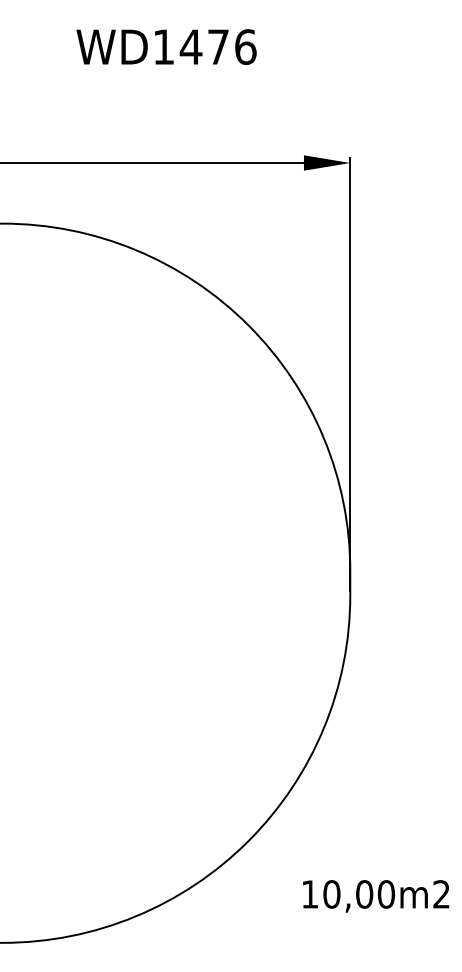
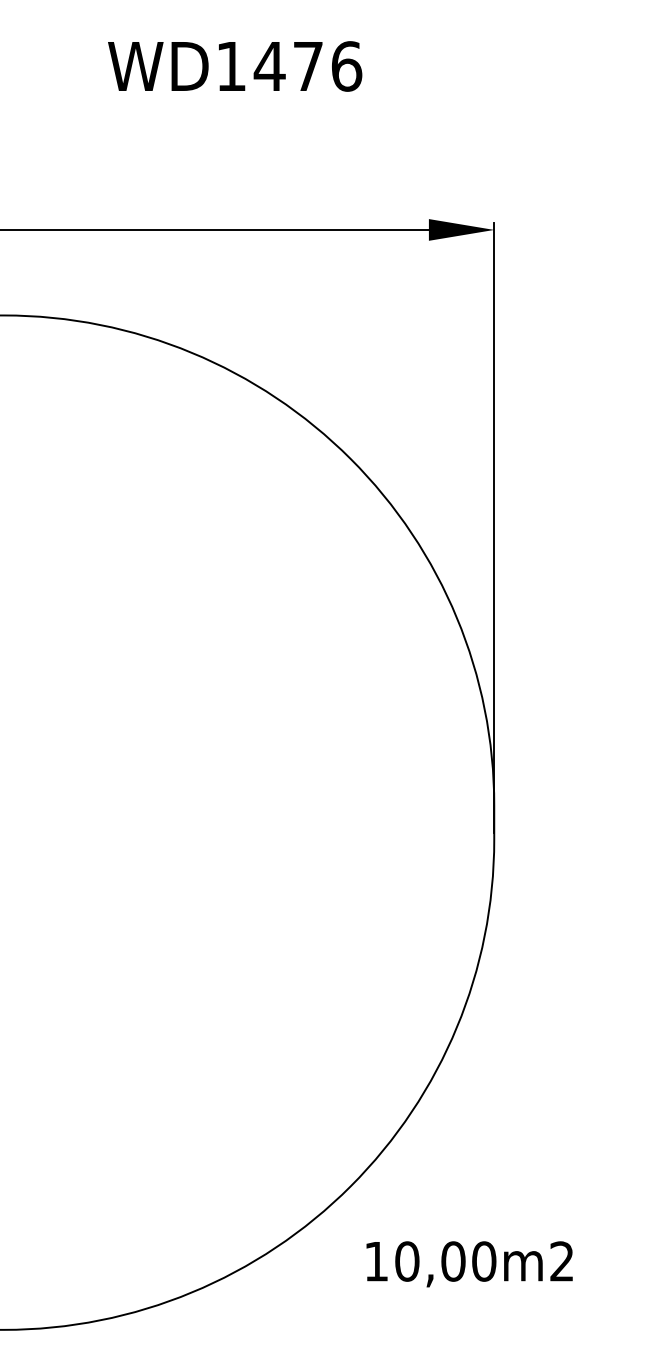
text: (375, 896) -> (469, 1264), moved

